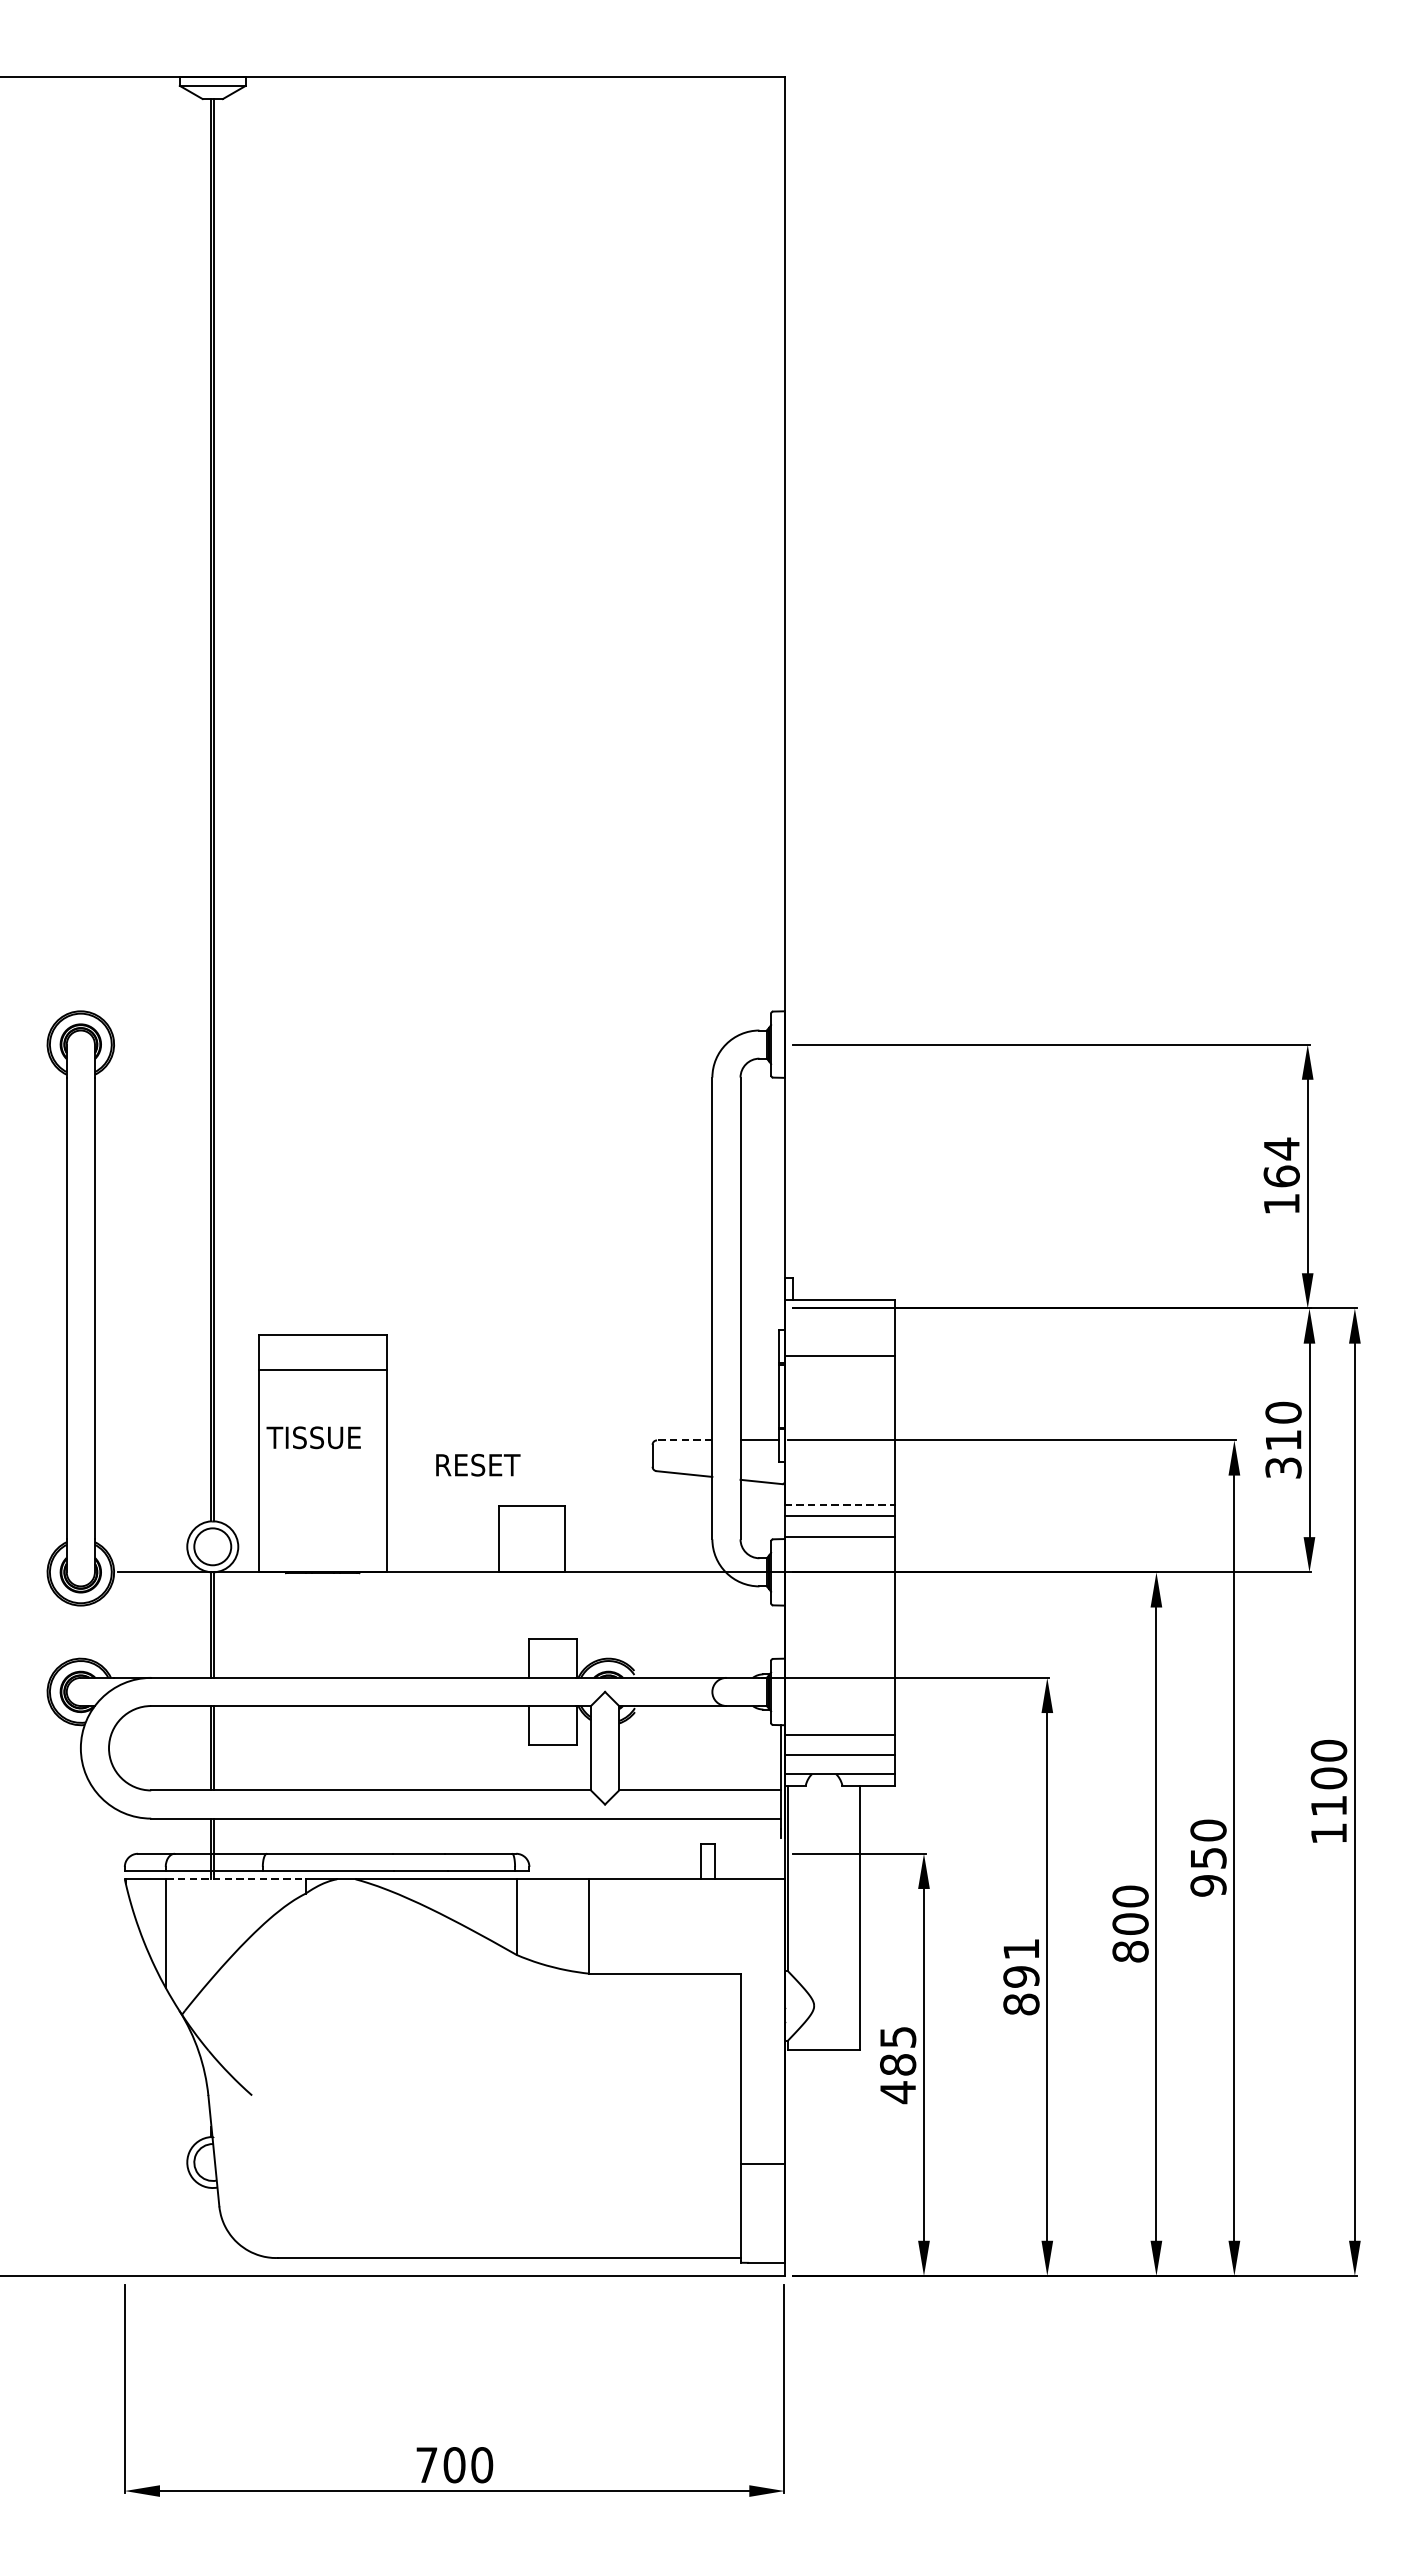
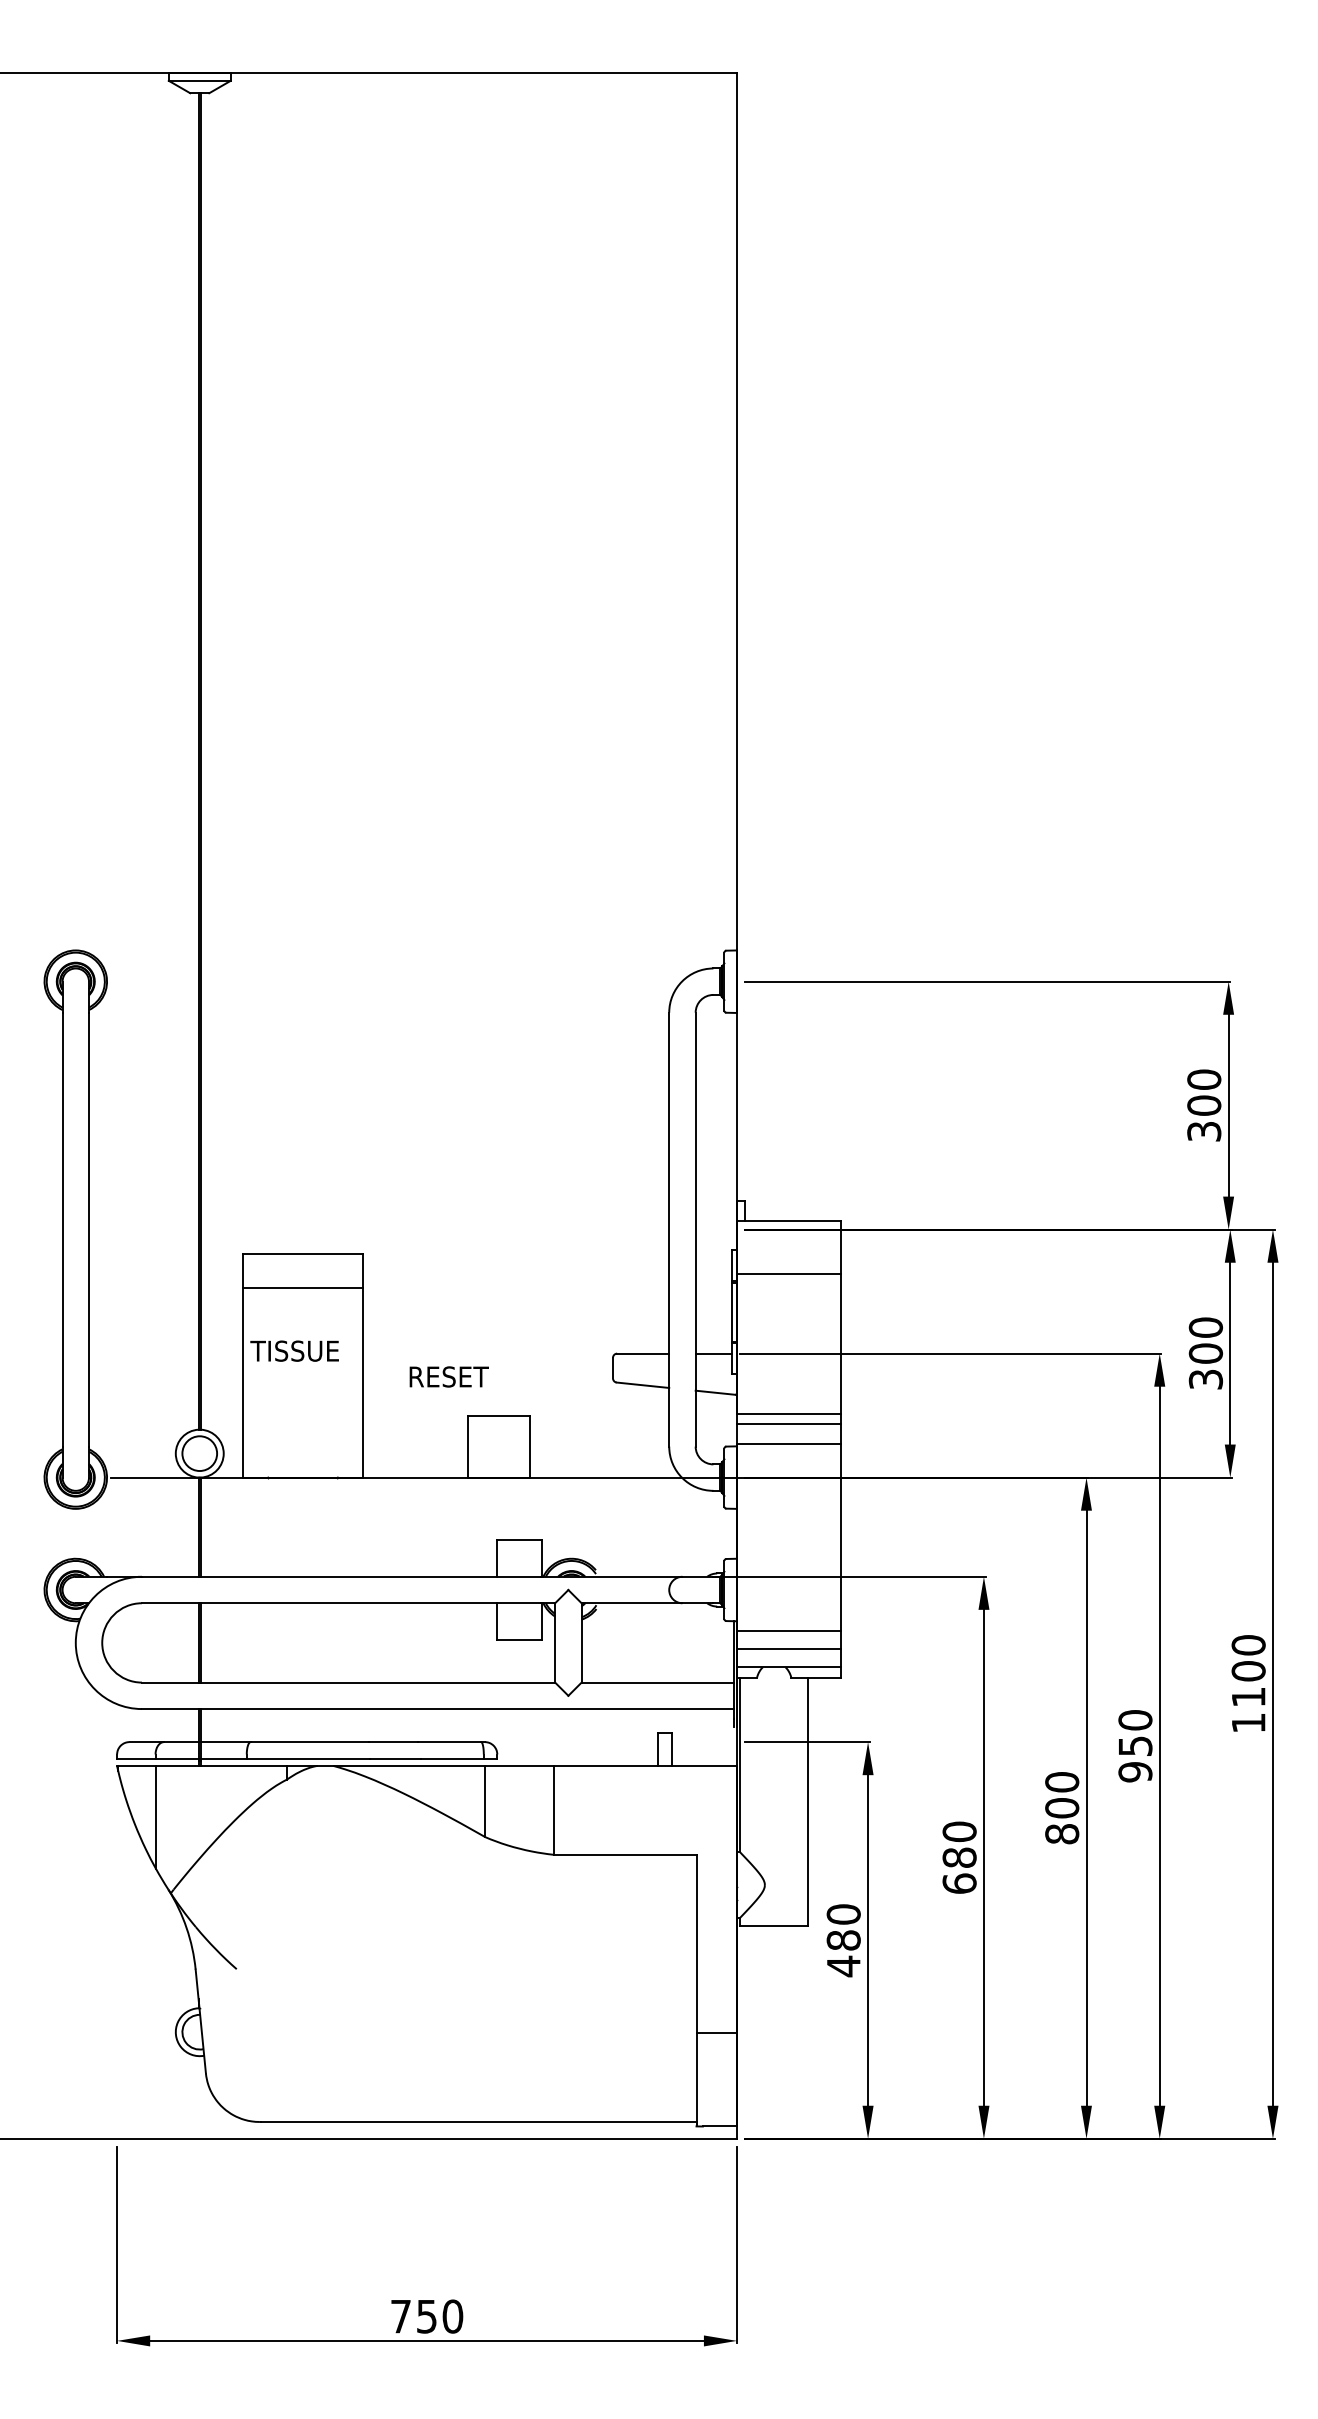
text: (1282, 1176) -> (1204, 1105), 164 -> 300
line: (683, 1440) -> (642, 1353), dashed -> solid
text: (1283, 1440) -> (1205, 1353), 310 -> 300
line: (840, 1504) -> (789, 1413), dashed -> solid
line: (235, 1879) -> (221, 1766), dashed -> solid
text: (1021, 1976) -> (959, 1857), 891 -> 680
text: (897, 2037) -> (843, 1914), 485 -> 480
text: (454, 2465) -> (426, 2316), 700 -> 750

